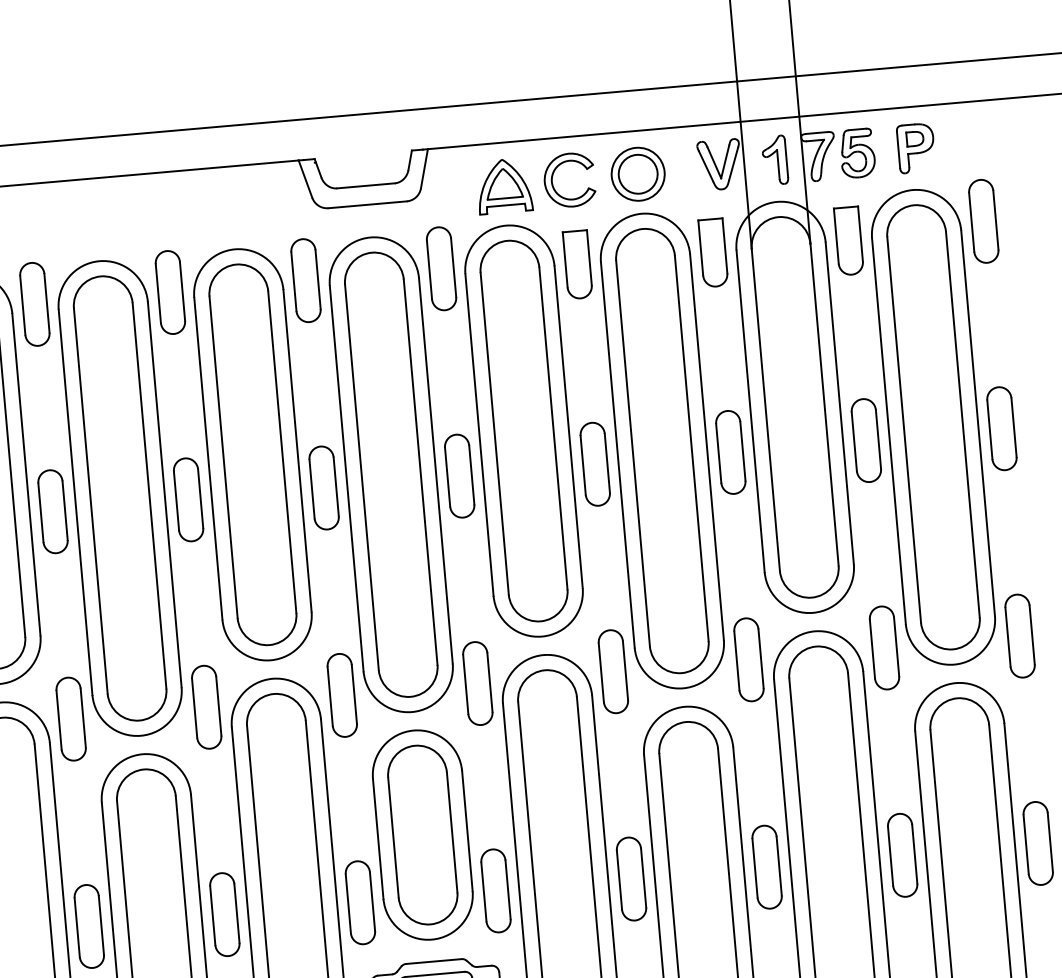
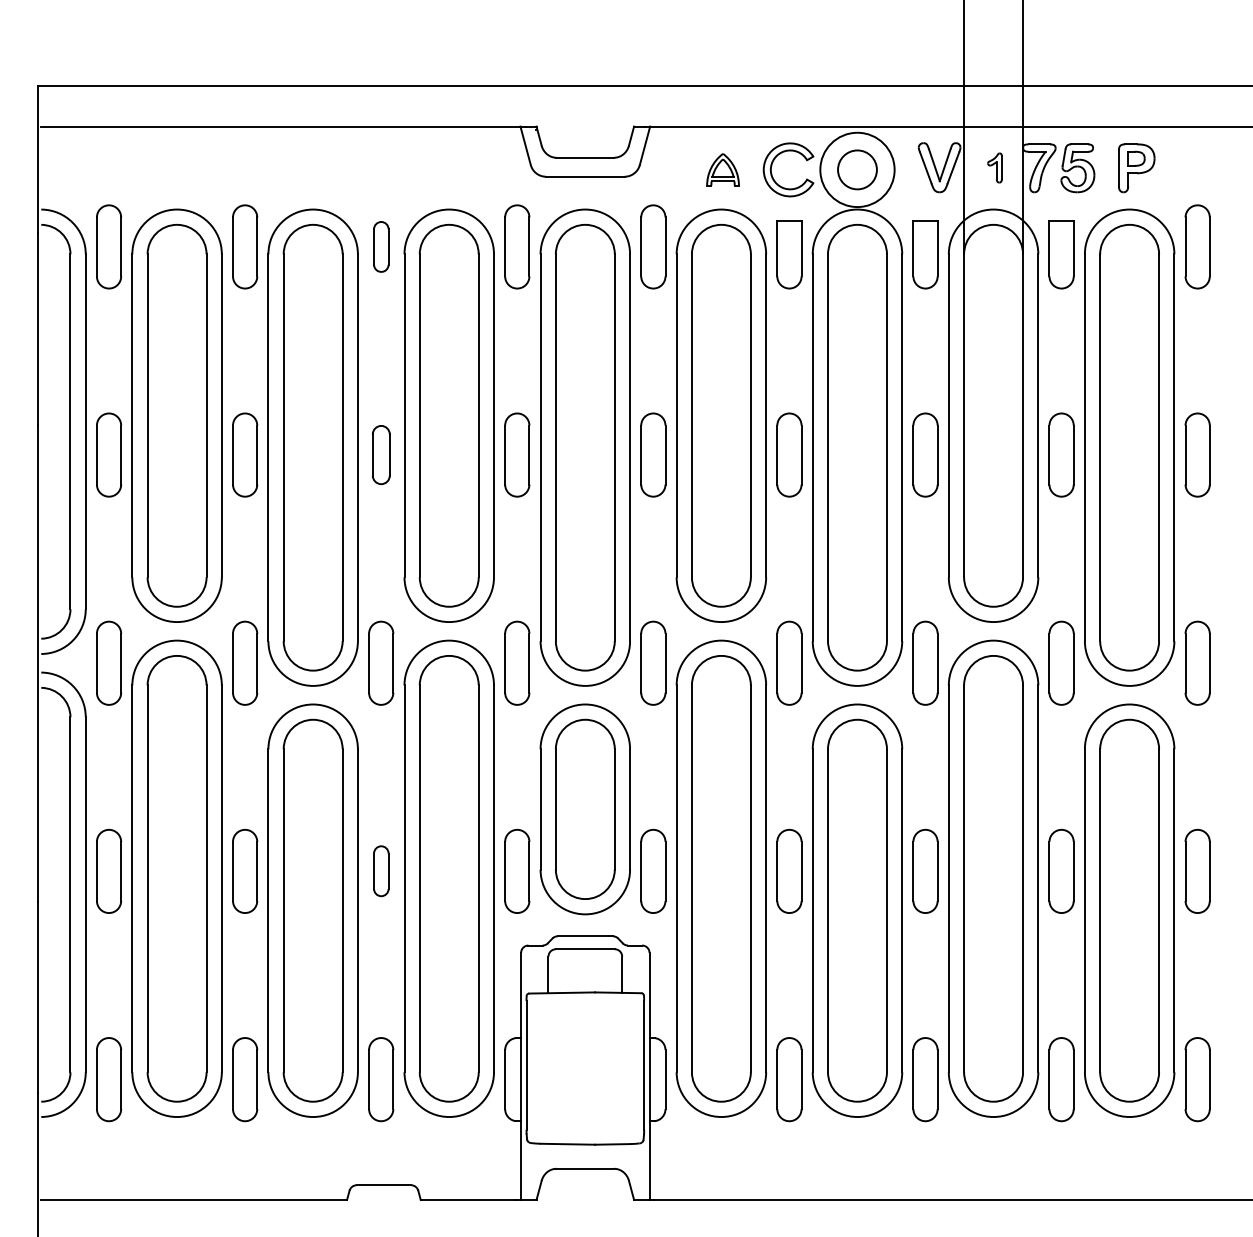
part: (774, 159) -> (994, 167), size x0.6
circle: (638, 173) -> (857, 169), size x1.4
part: (503, 185) -> (722, 169), size x0.6
part: (170, 292) -> (381, 246), size x0.6
part: (188, 499) -> (381, 454), size x0.7
part: (225, 913) -> (381, 870), size x0.6

